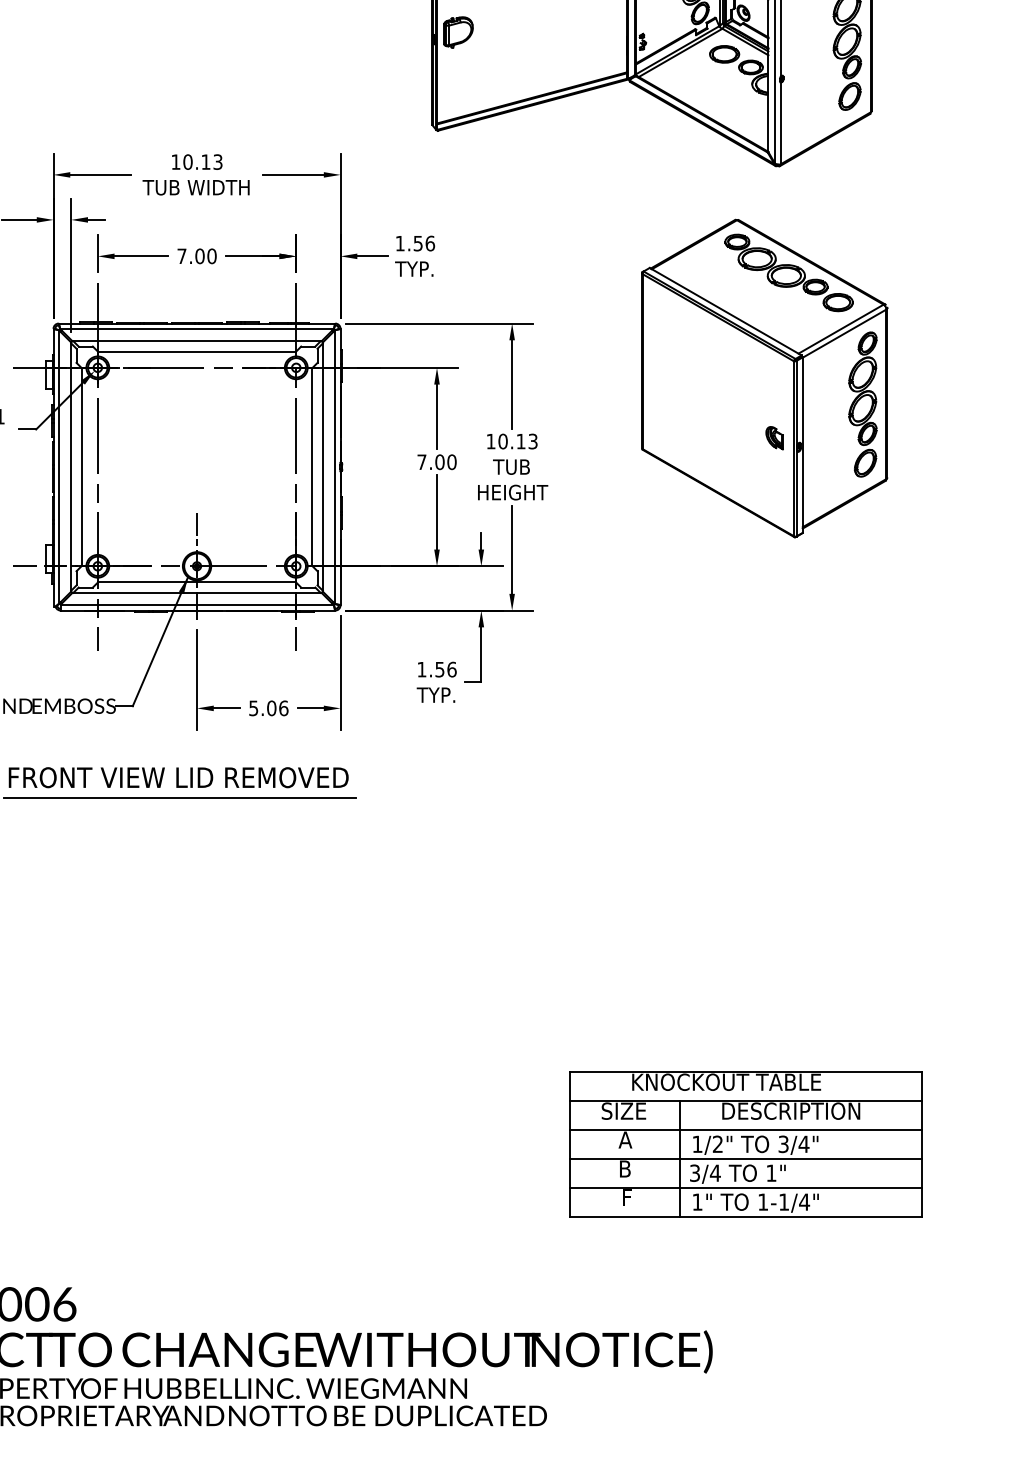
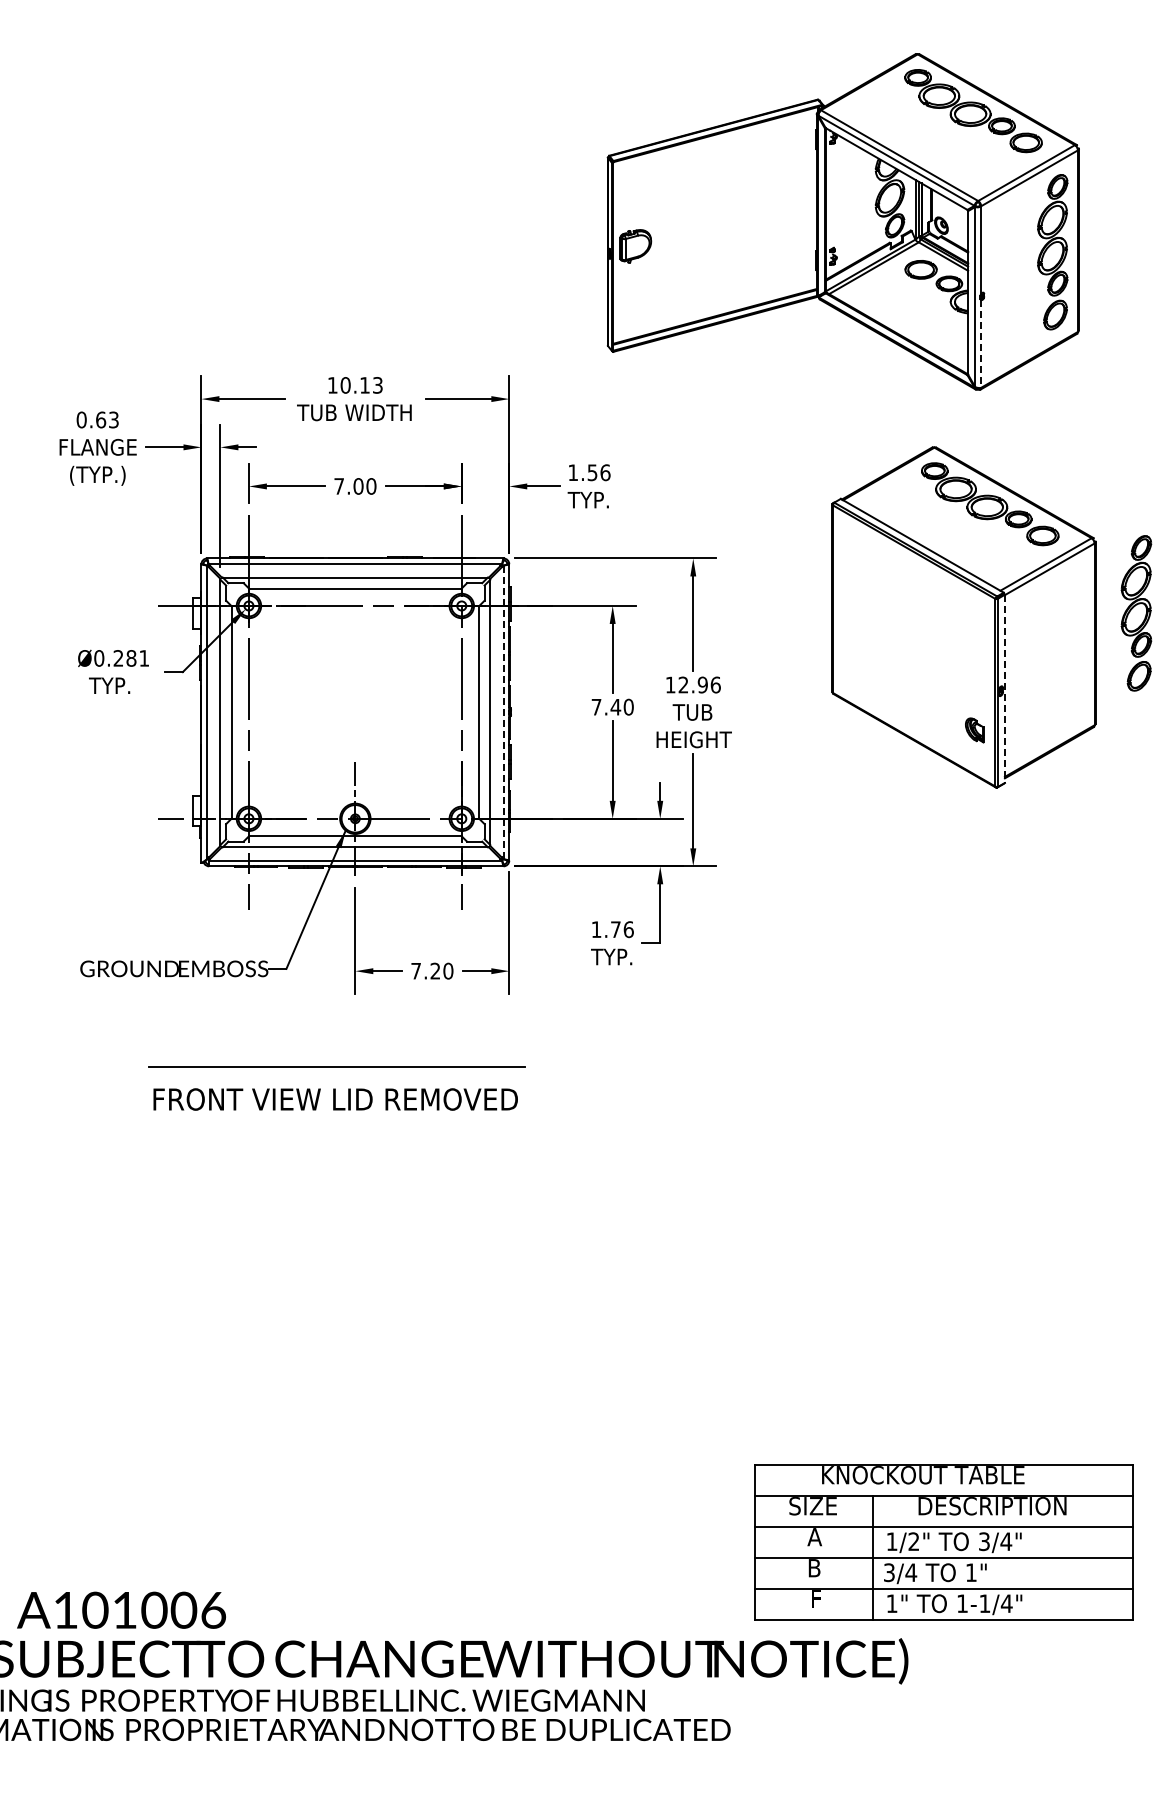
line: (780, 123) -> (981, 343), solid -> dashed
part: (862, 404) -> (1136, 613), moved
part: (774, 438) -> (974, 730), moved
text: (517, 441) -> (699, 684), 10.13 -> 12.96
line: (802, 445) -> (1004, 689), solid -> dashed
text: (439, 461) -> (615, 706), 7.00 -> 7.40
line: (335, 467) -> (503, 712), solid -> dashed
text: (439, 669) -> (615, 929), 1.56 -> 1.76
text: (268, 707) -> (432, 970), 5.06 -> 7.20
text: (178, 777) -> (335, 1099), moved
part: (745, 1145) -> (943, 1542), moved

